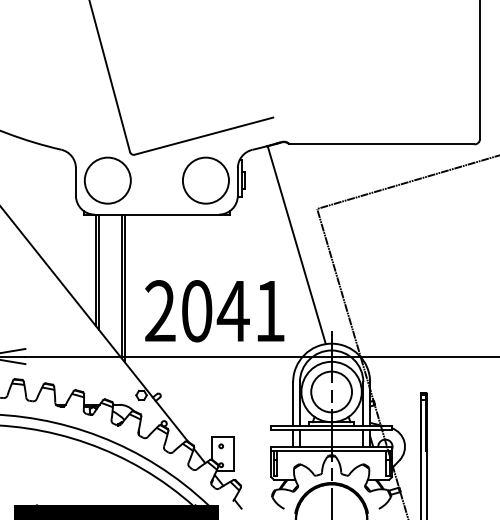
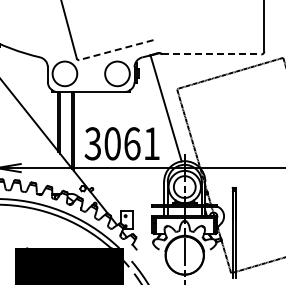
line: (202, 136) -> (115, 50), solid -> dashed
line: (381, 144) -> (211, 54), solid -> dashed
text: (196, 310) -> (112, 143), 2041 -> 3061

